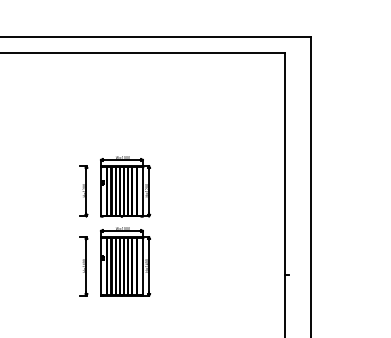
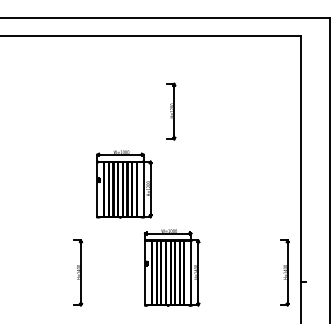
part: (83, 191) -> (171, 111), moved
part: (125, 261) -> (172, 267), moved
part: (269, 266) -> (284, 273), added

